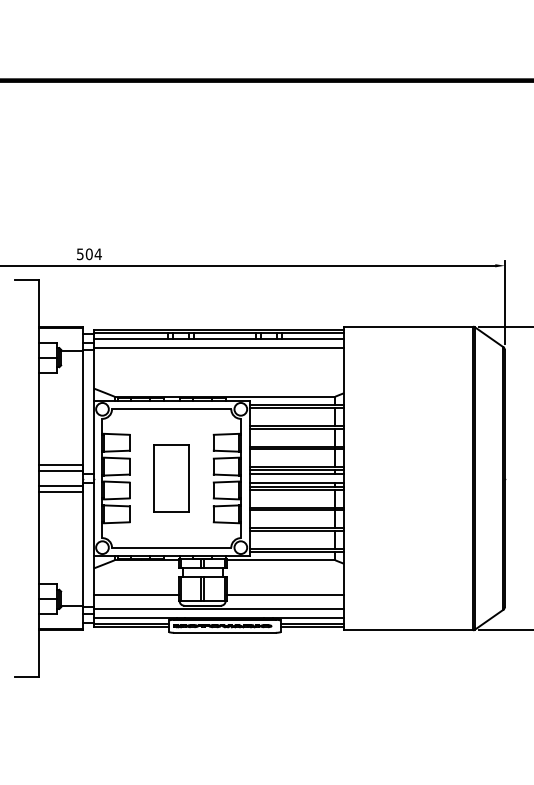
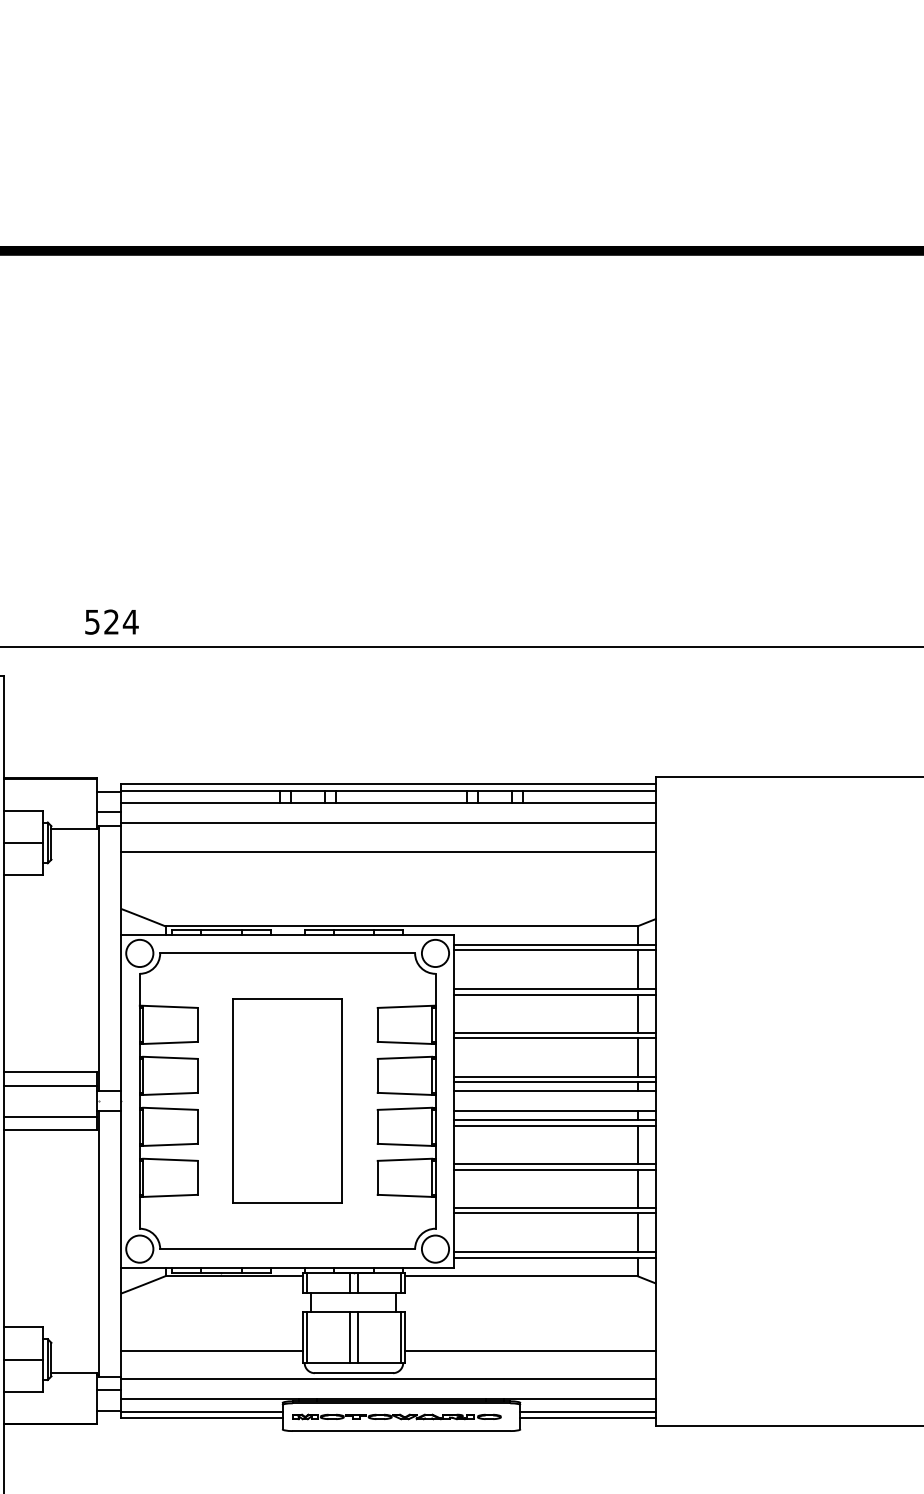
text: (88, 254) -> (109, 622), 504 -> 524
line: (218, 361) -> (387, 851), added
part: (171, 478) -> (287, 1101), size x1.43

